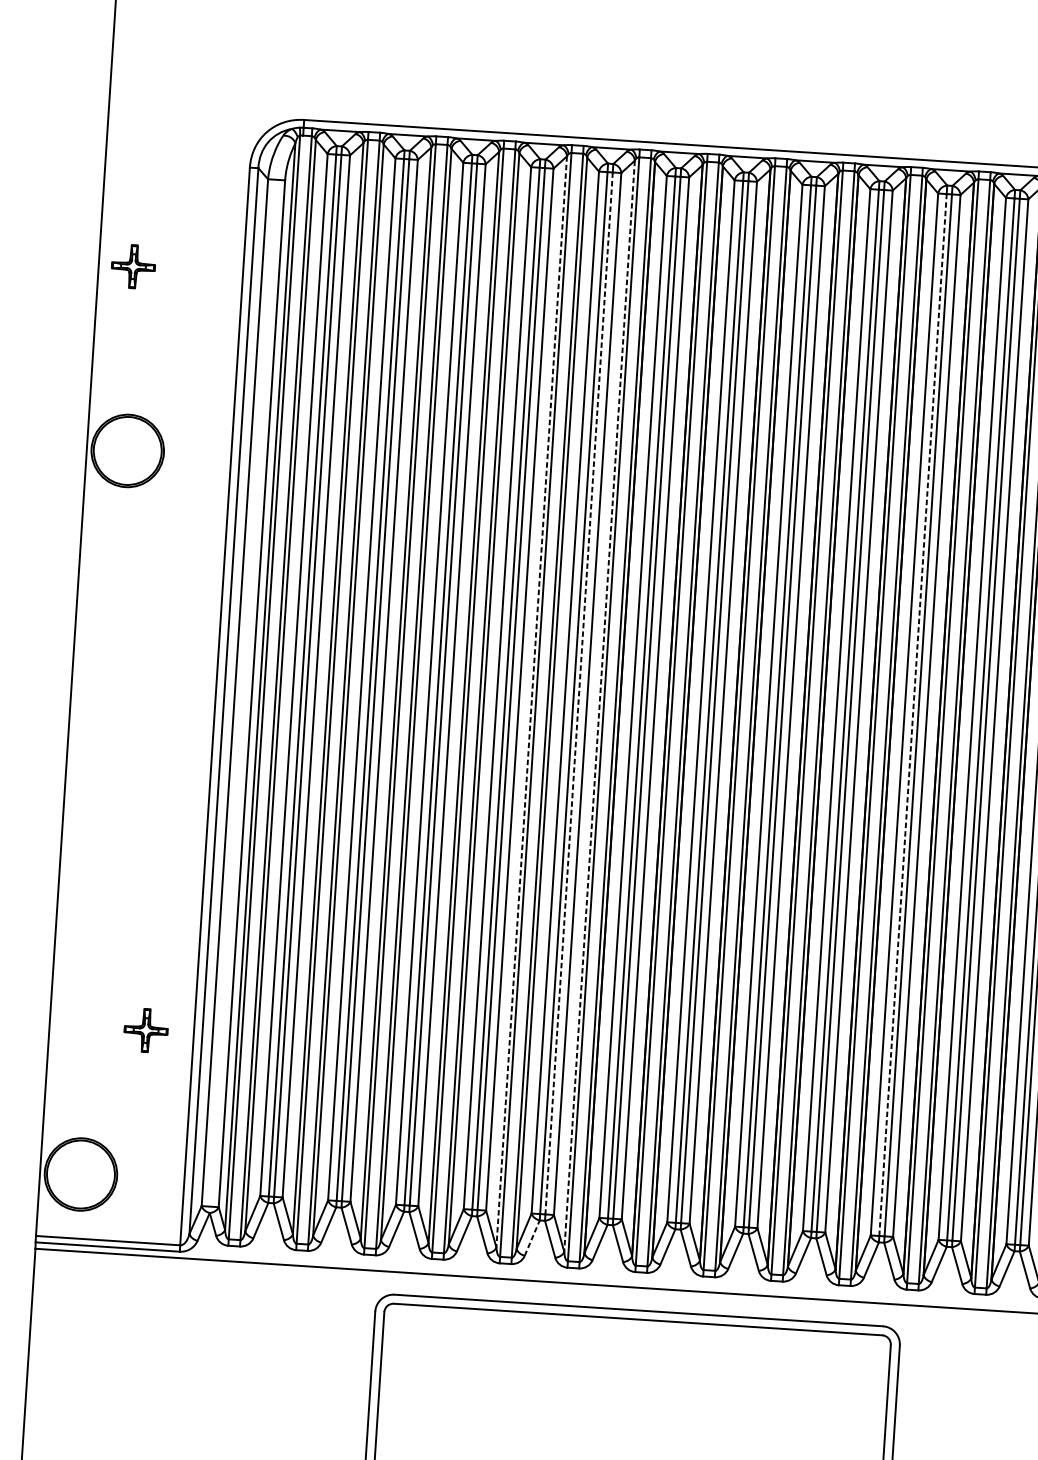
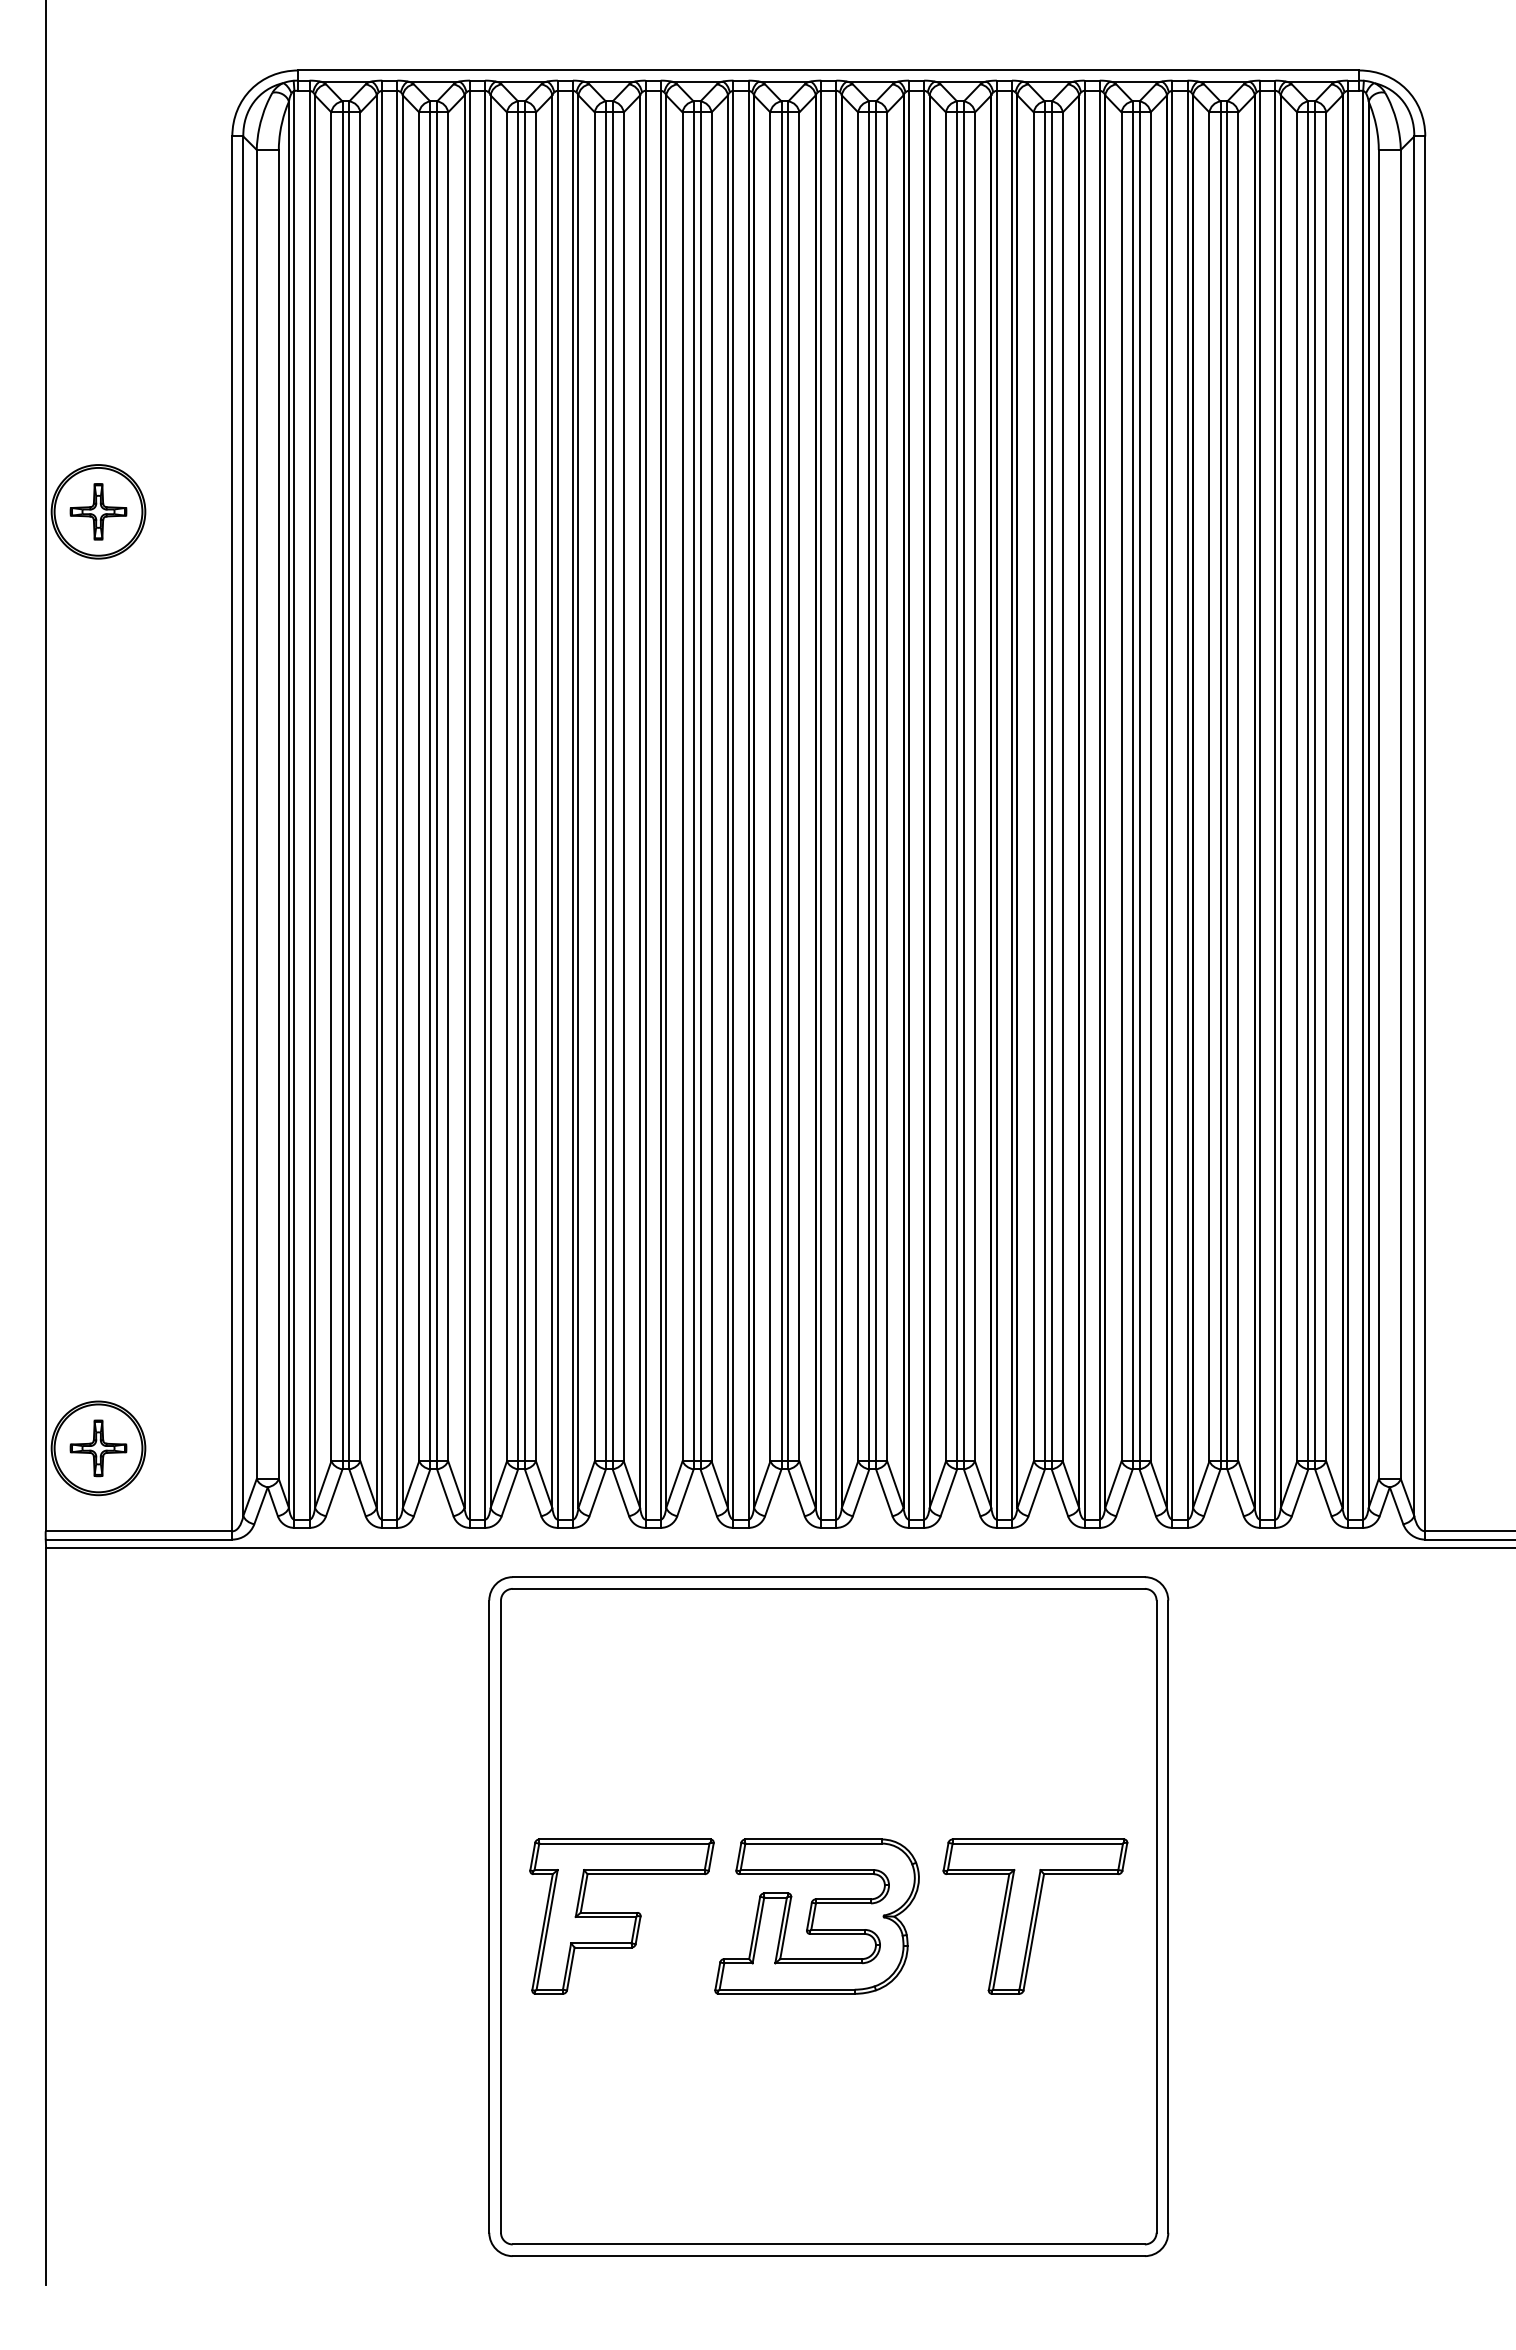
part: (133, 266) -> (98, 511), moved
line: (579, 694) -> (700, 787), dashed -> solid
line: (531, 702) -> (640, 802), dashed -> solid
line: (599, 706) -> (727, 802), dashed -> solid
line: (912, 714) -> (1132, 786), dashed -> solid
part: (146, 1030) -> (98, 1448), moved
line: (532, 1237) -> (685, 1492), dashed -> solid

